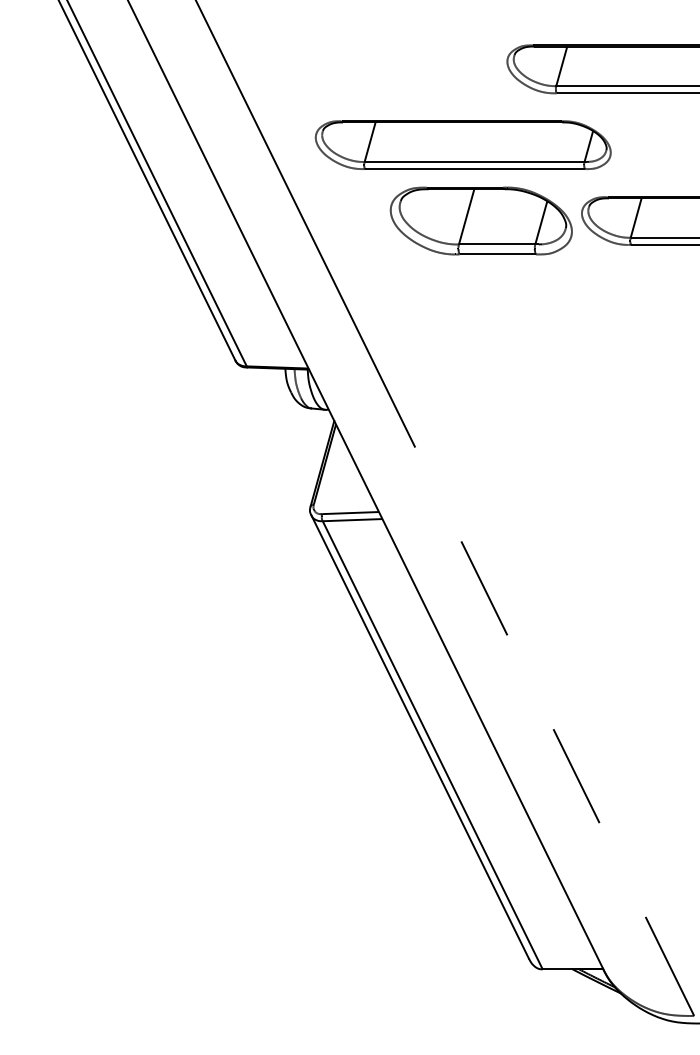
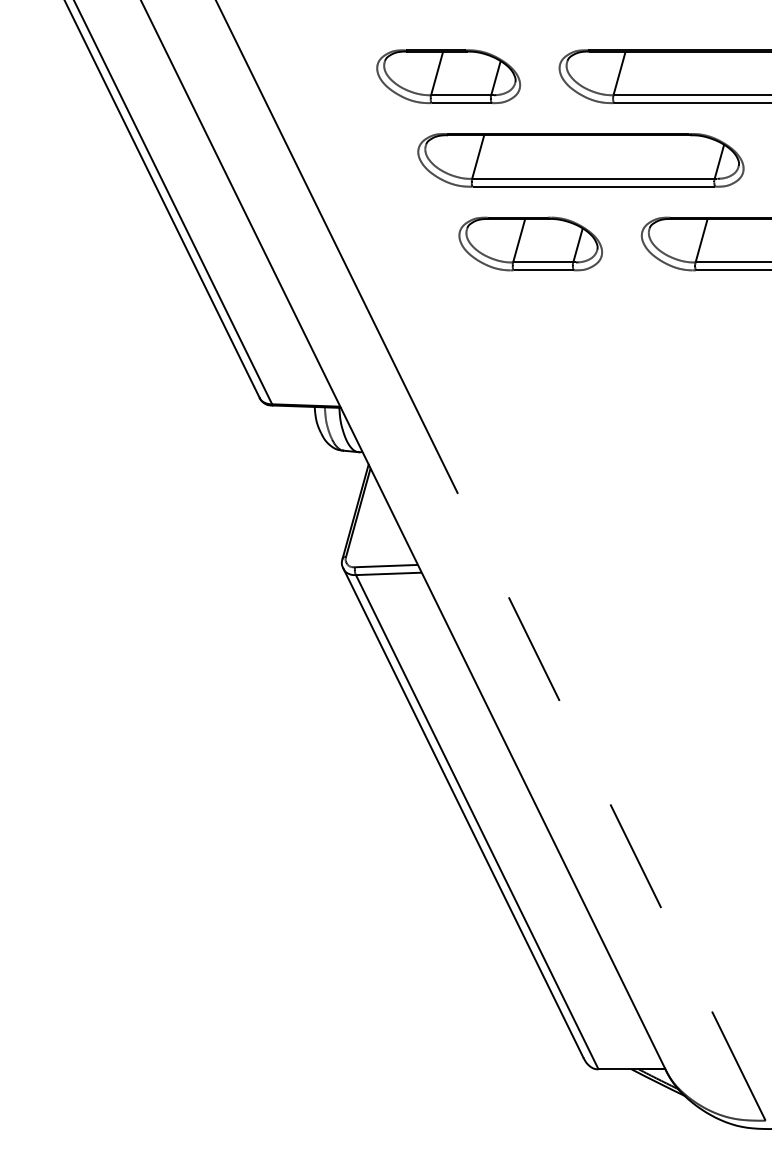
part: (406, 69) -> (448, 76), added
part: (462, 145) -> (580, 160), moved
part: (481, 220) -> (530, 243), size x0.71

